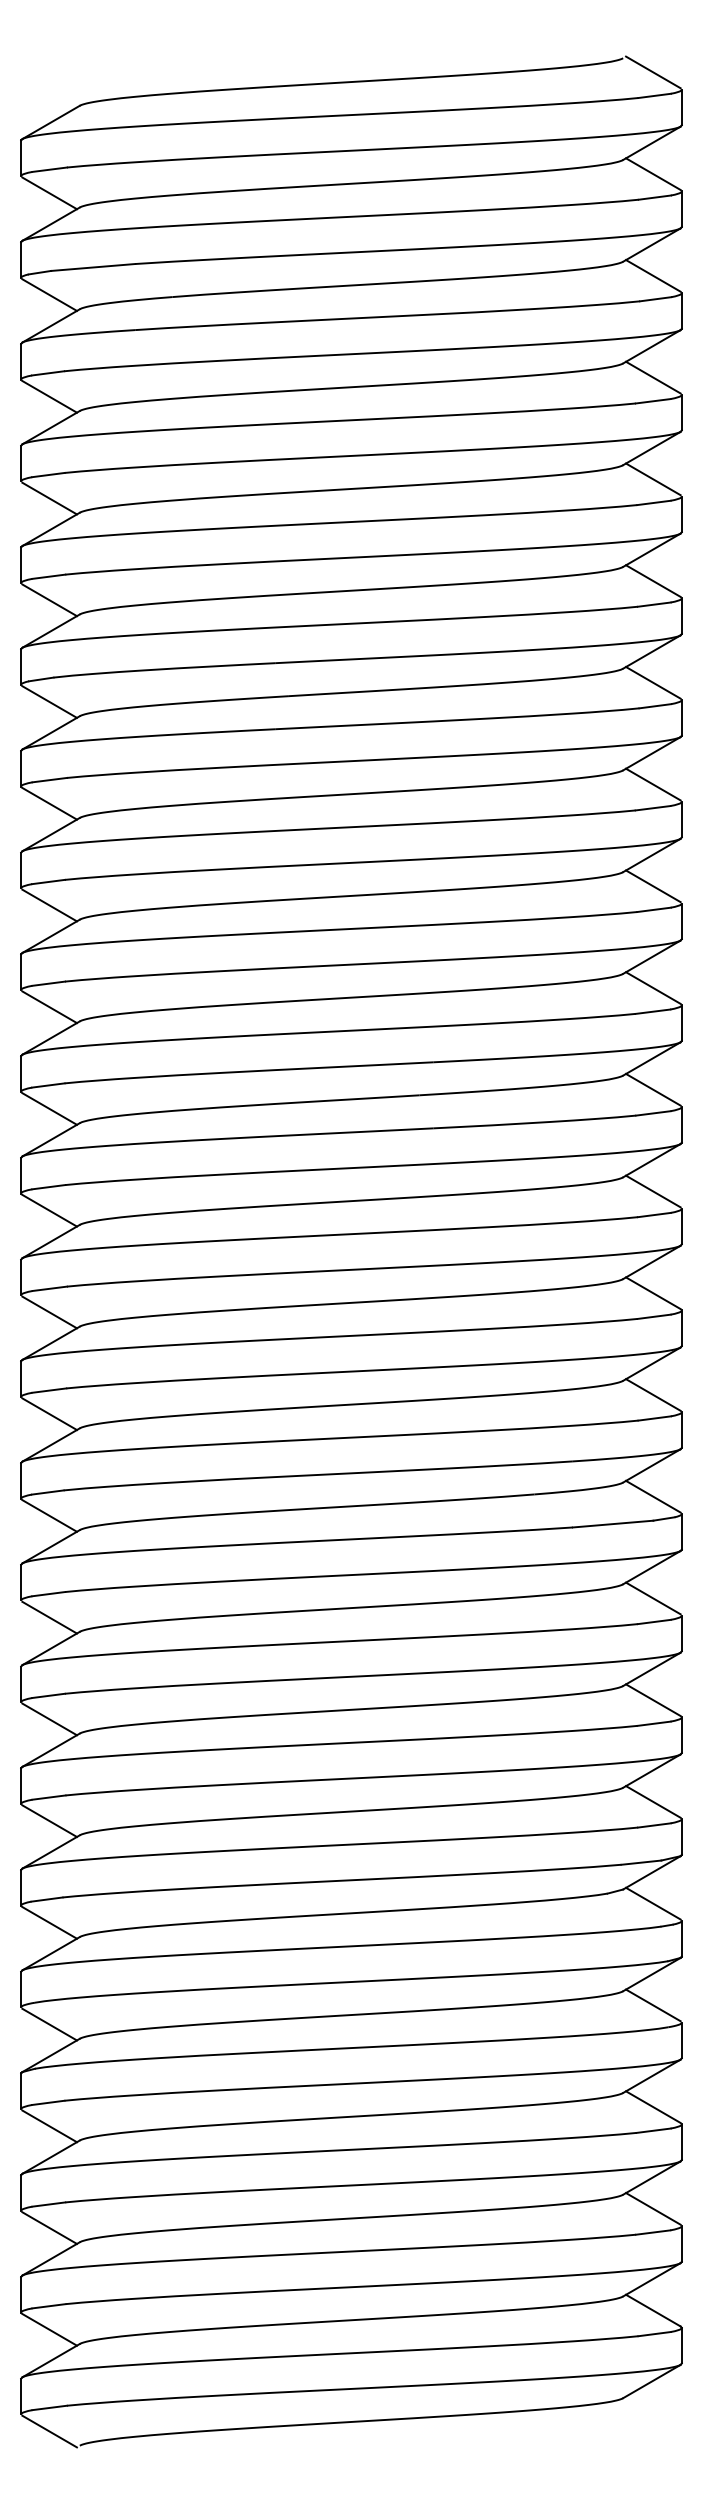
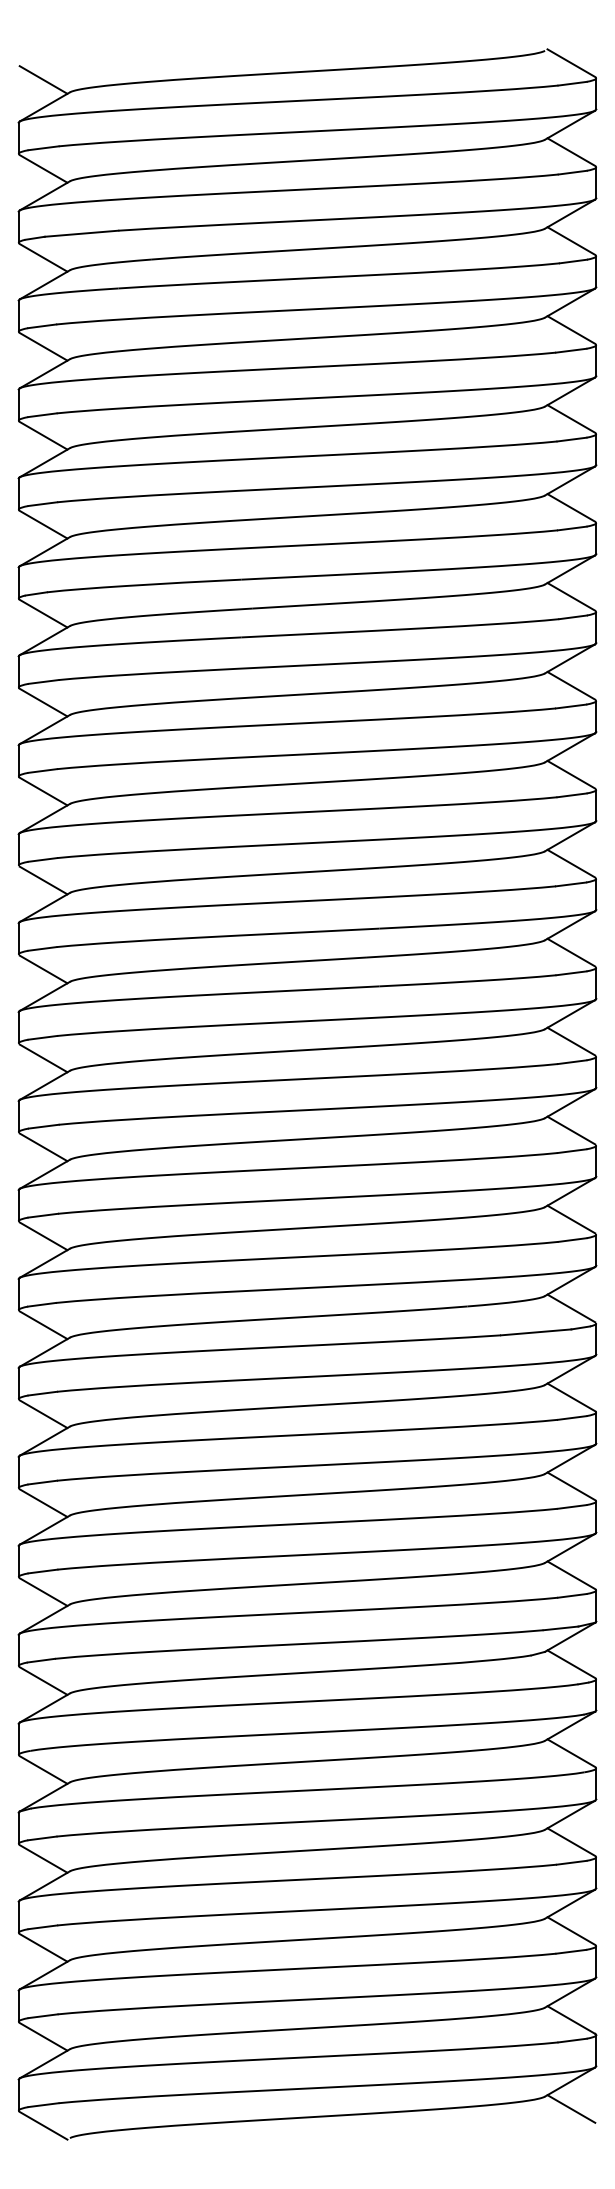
line: (49, 91) -> (43, 79), added
line: (653, 2412) -> (571, 2109), added

